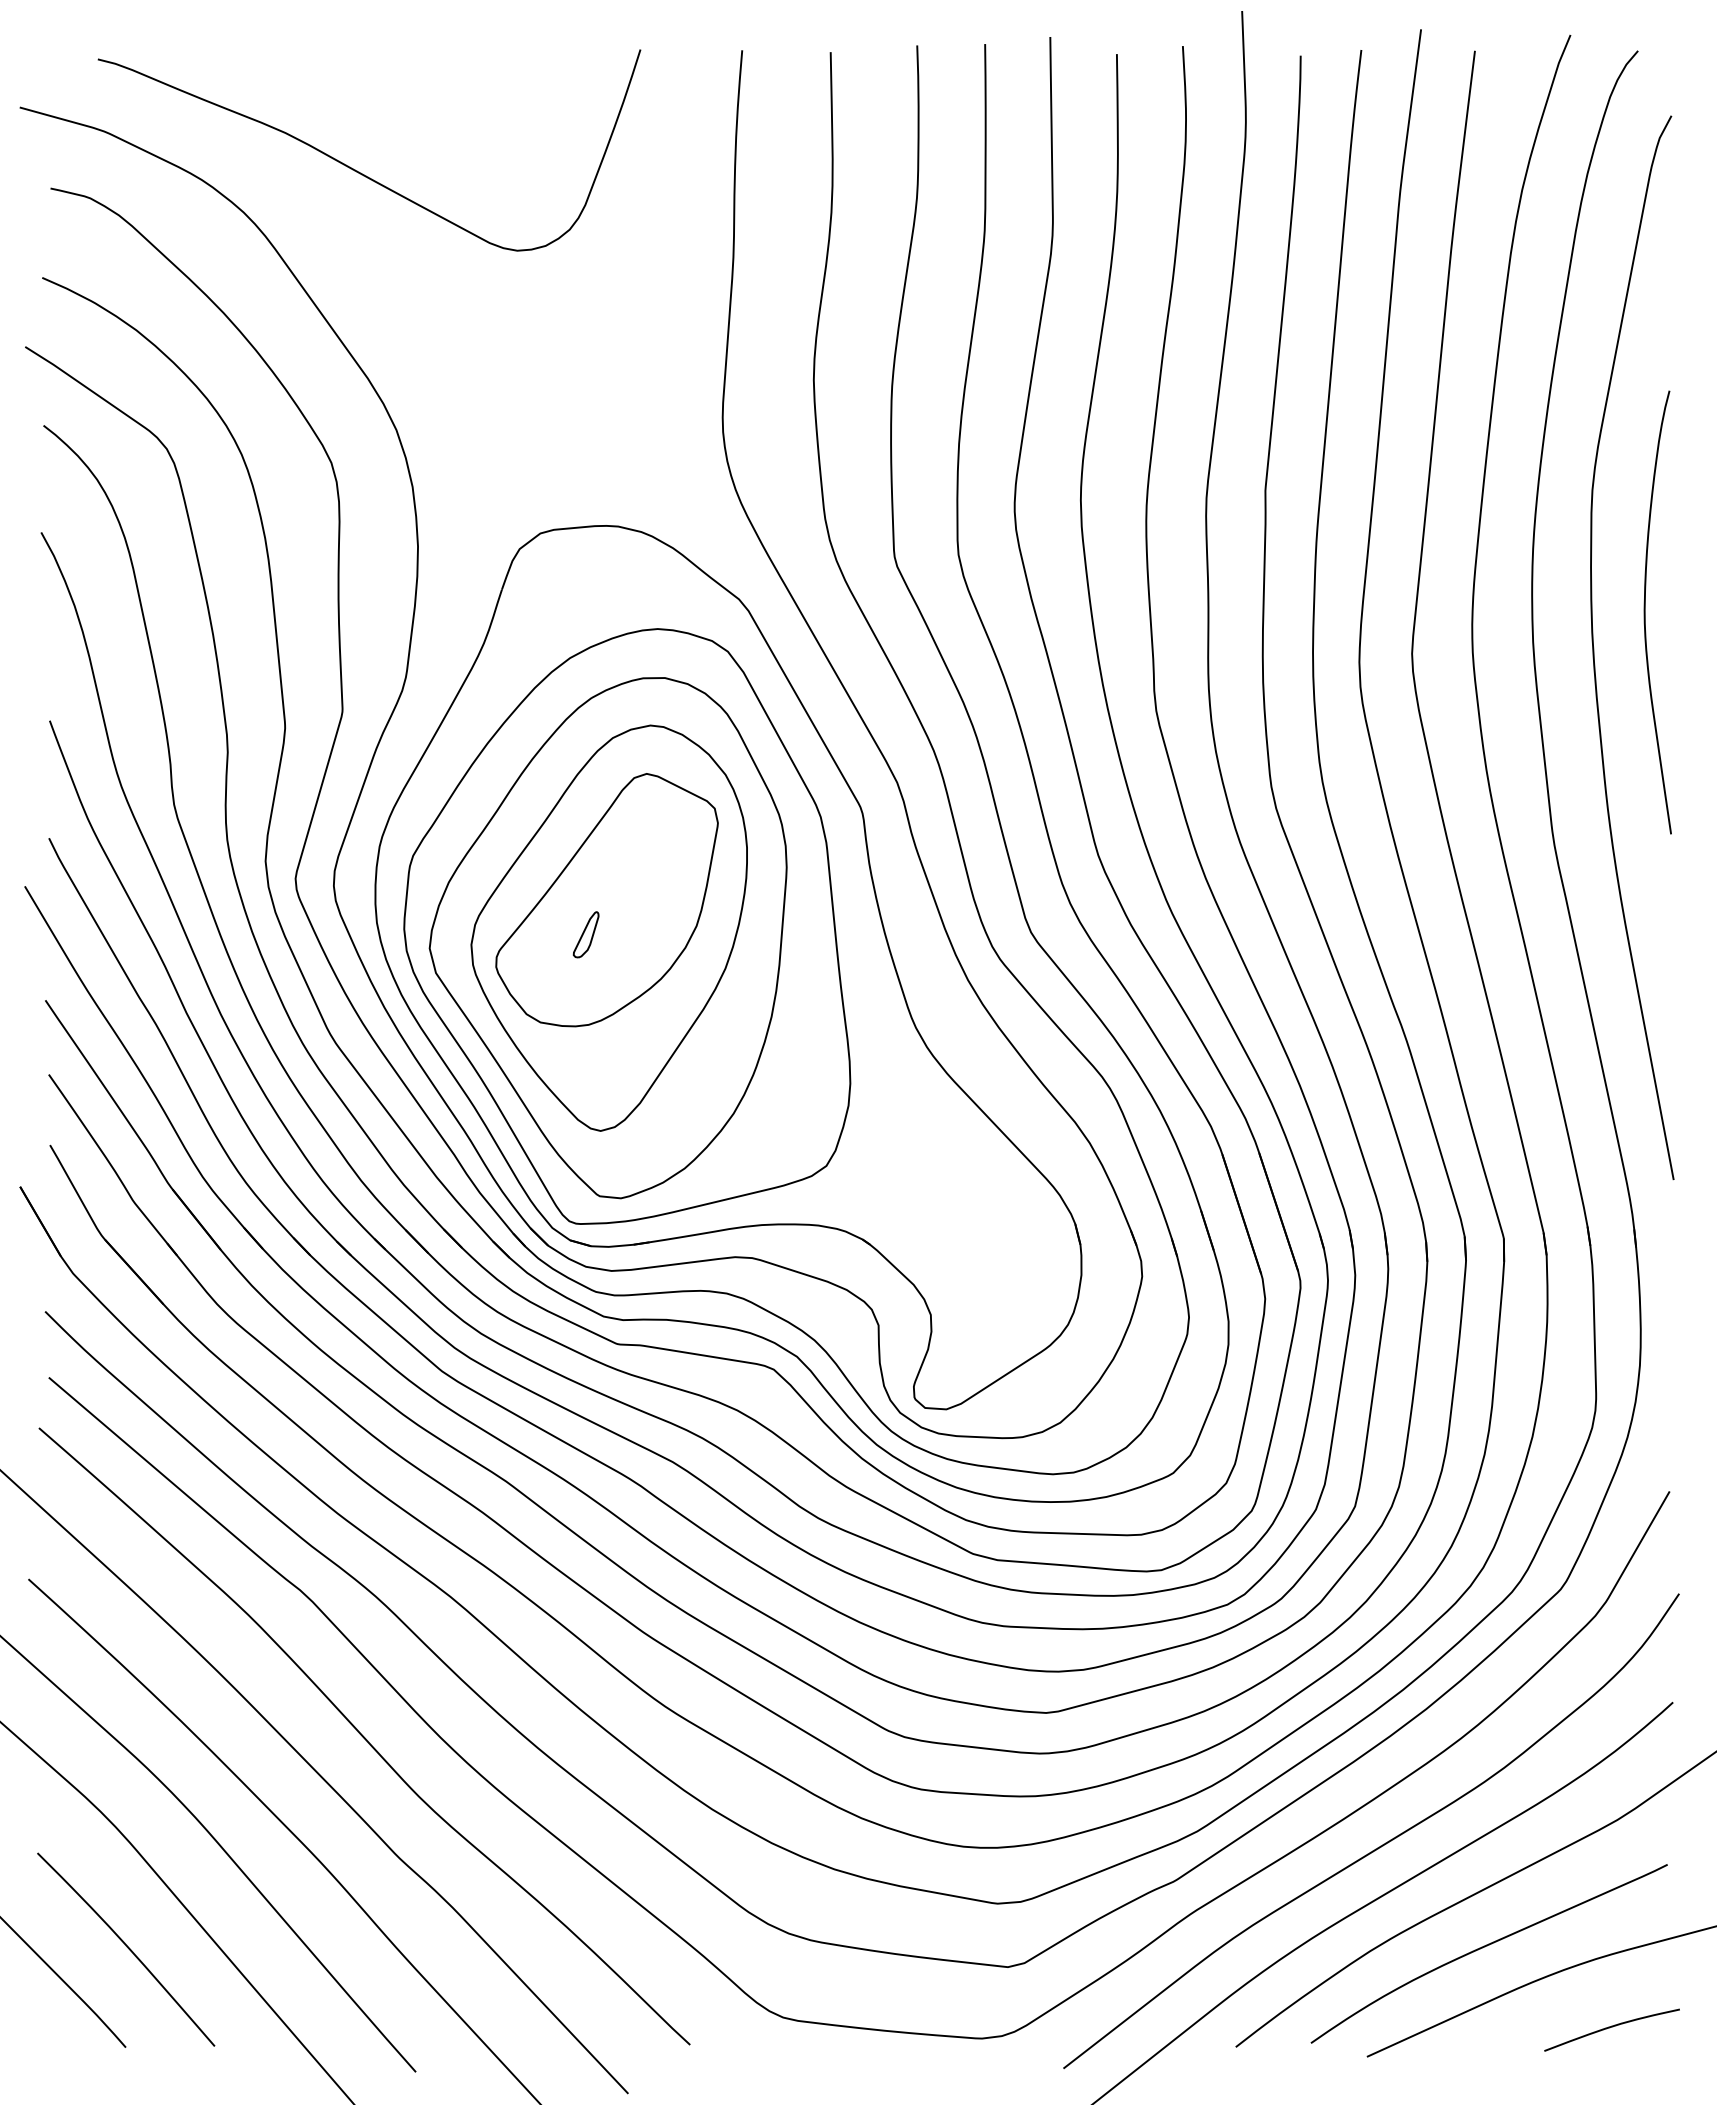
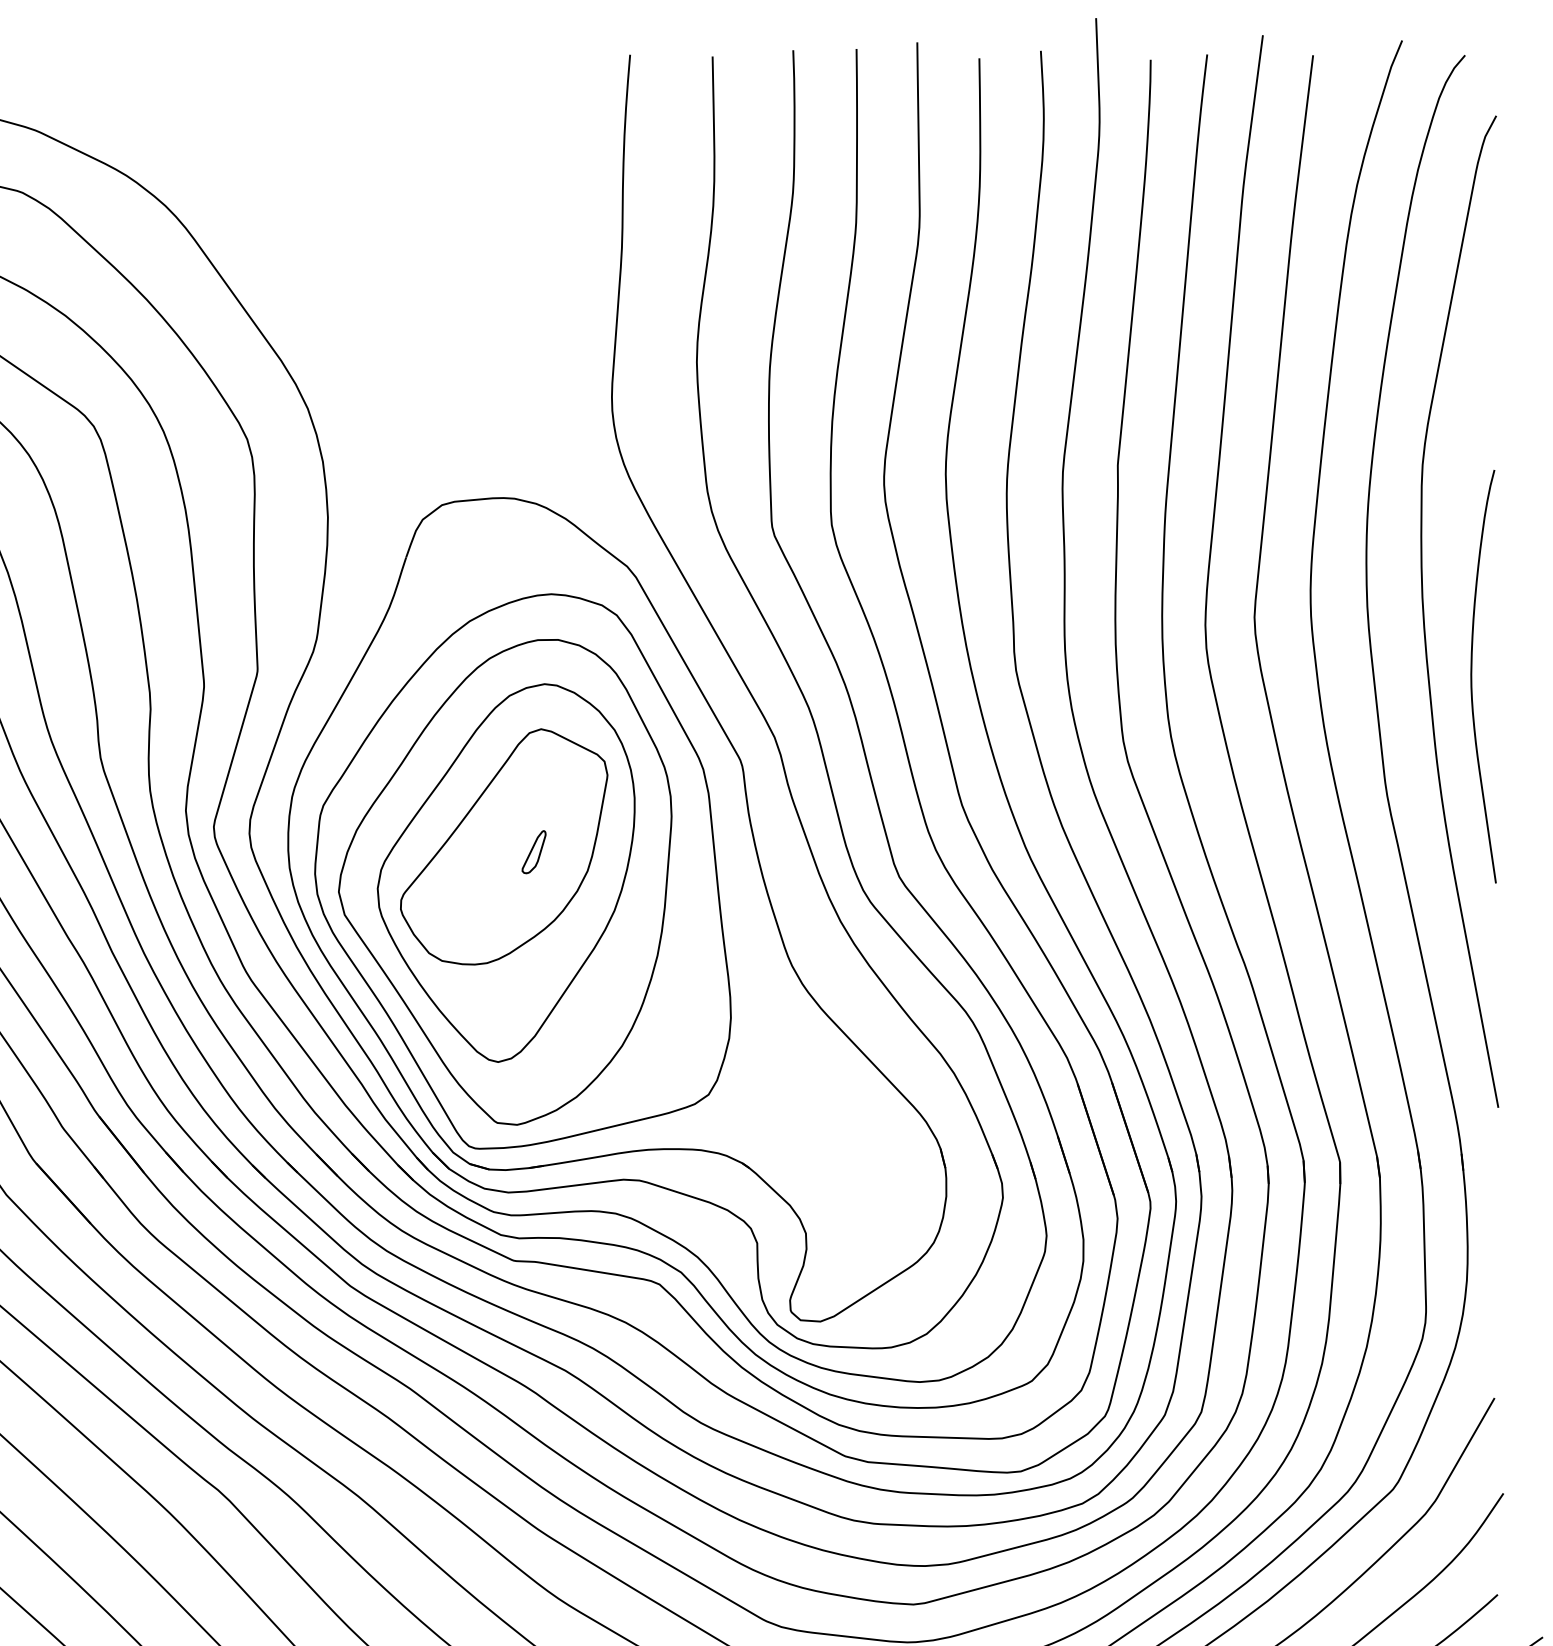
curve: (359, 171) -> (273, 167), removed
curve: (1645, 612) -> (1472, 676), moved
part: (585, 934) -> (533, 851), moved

